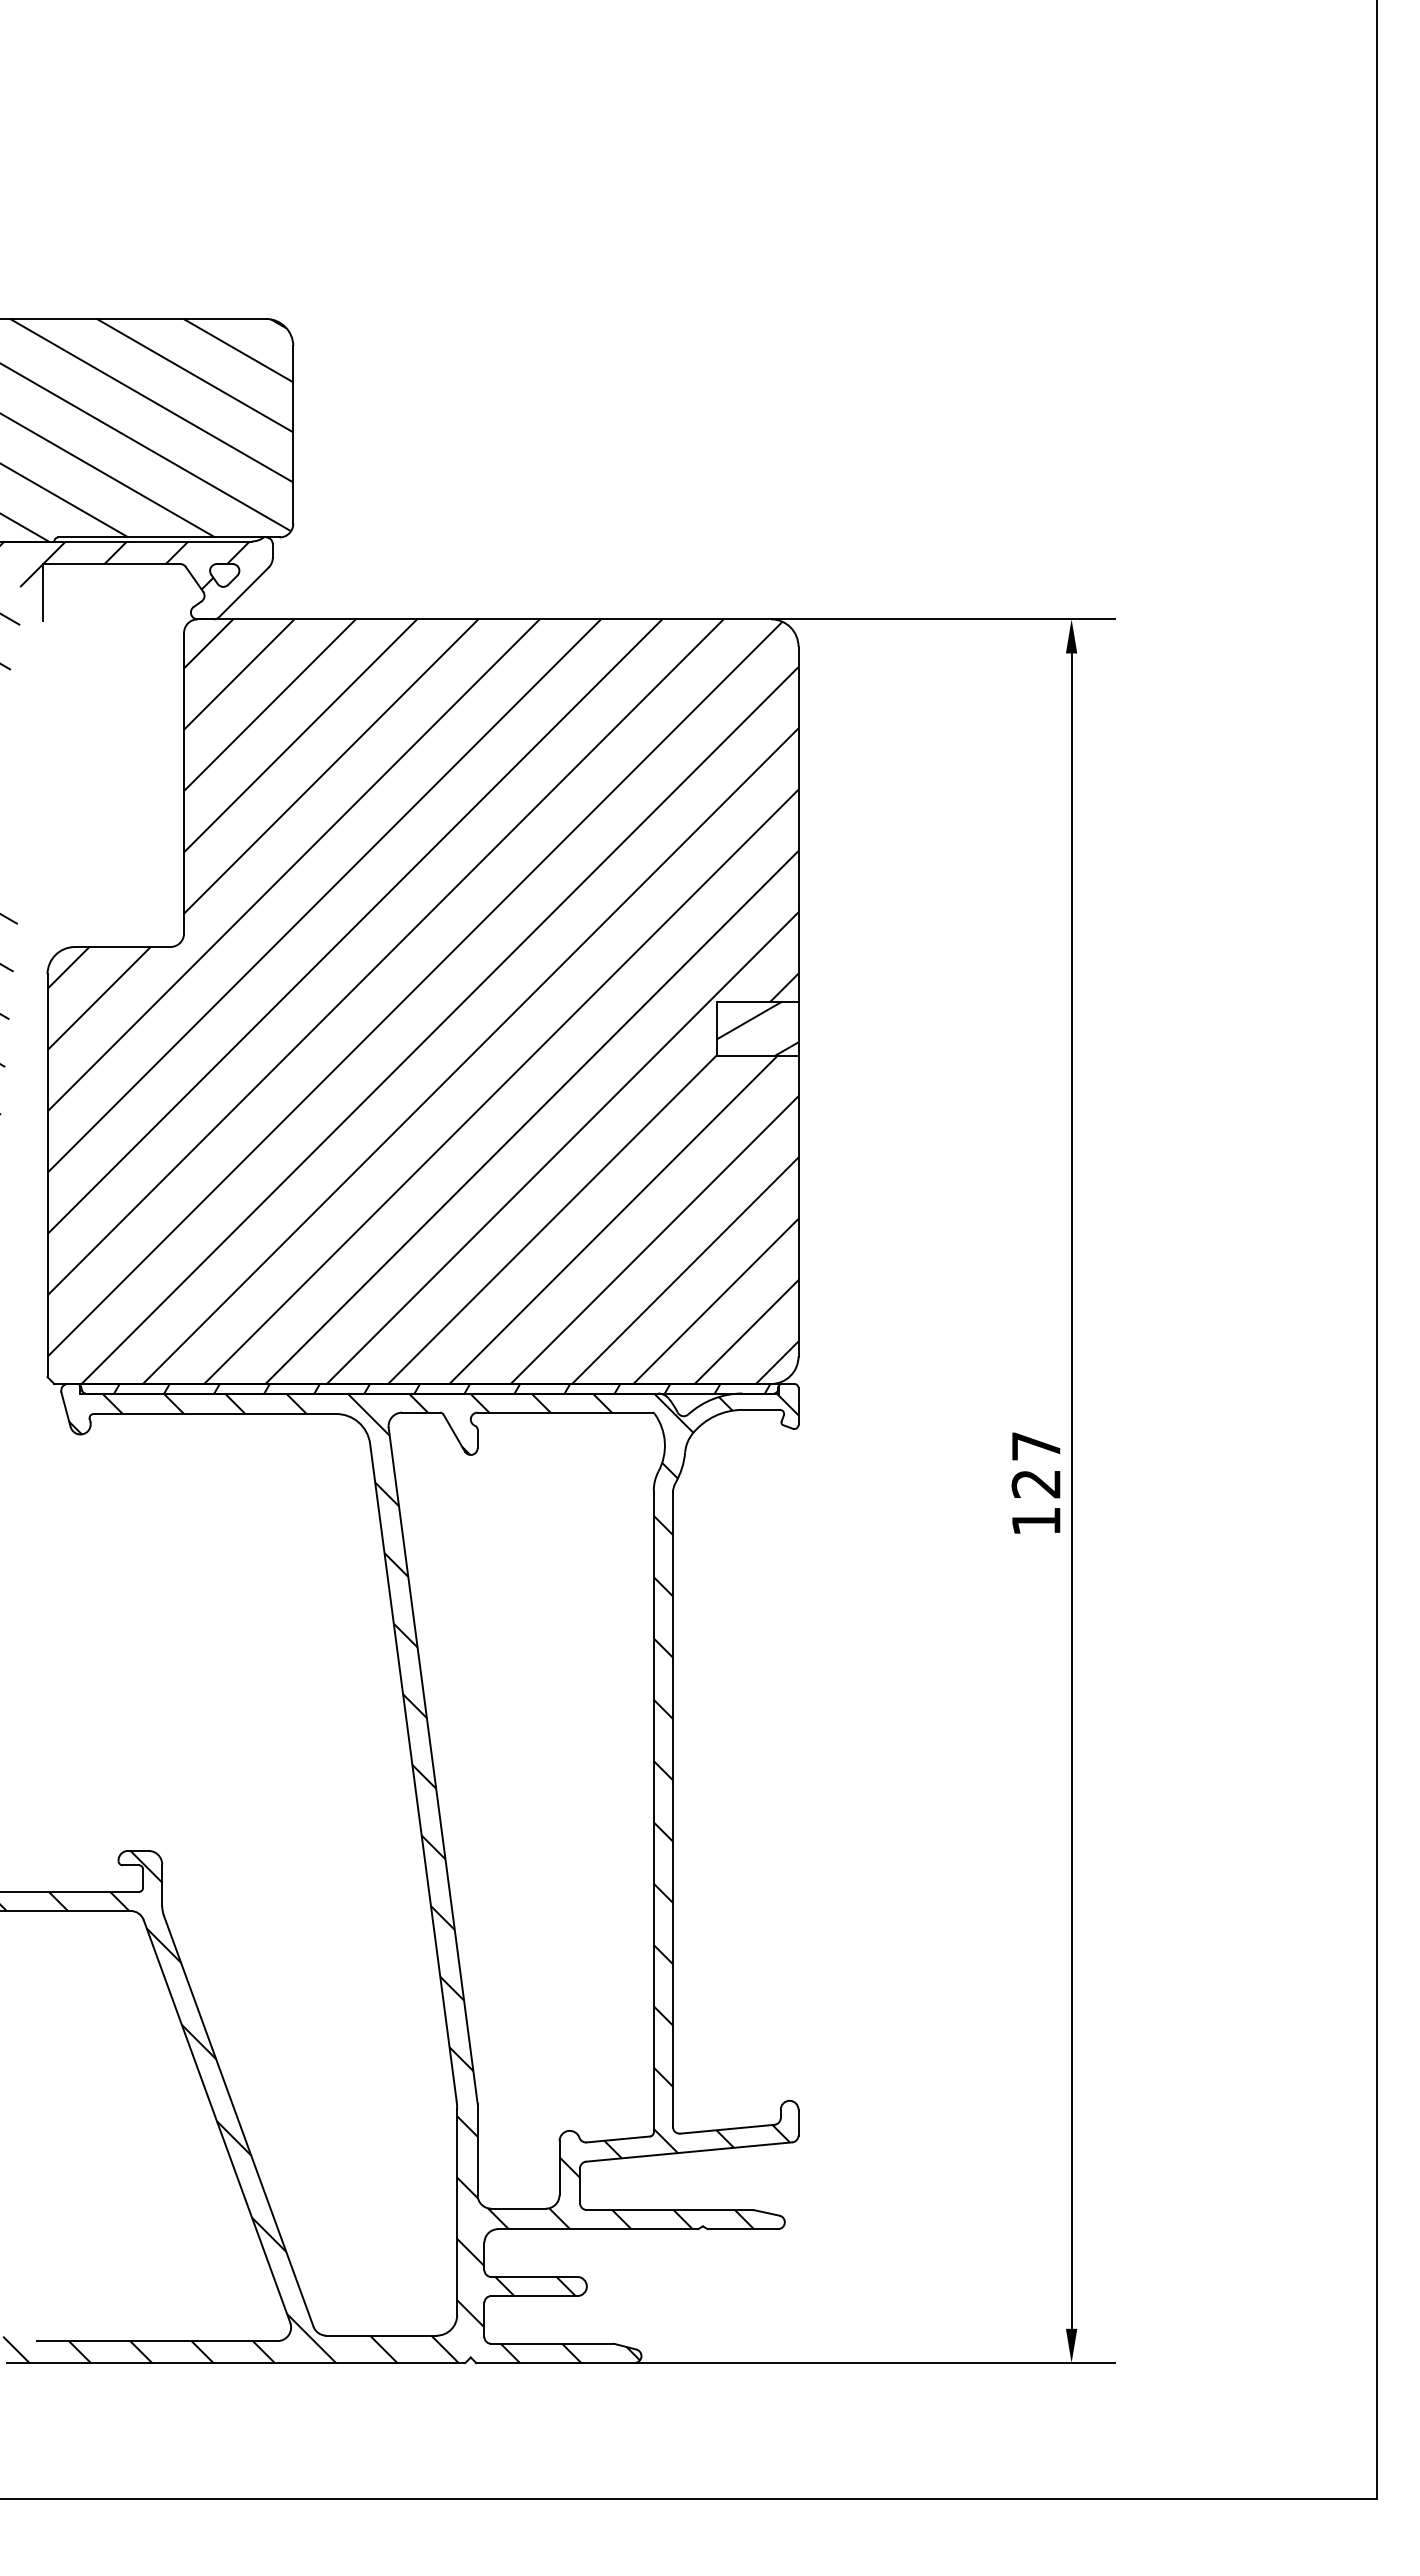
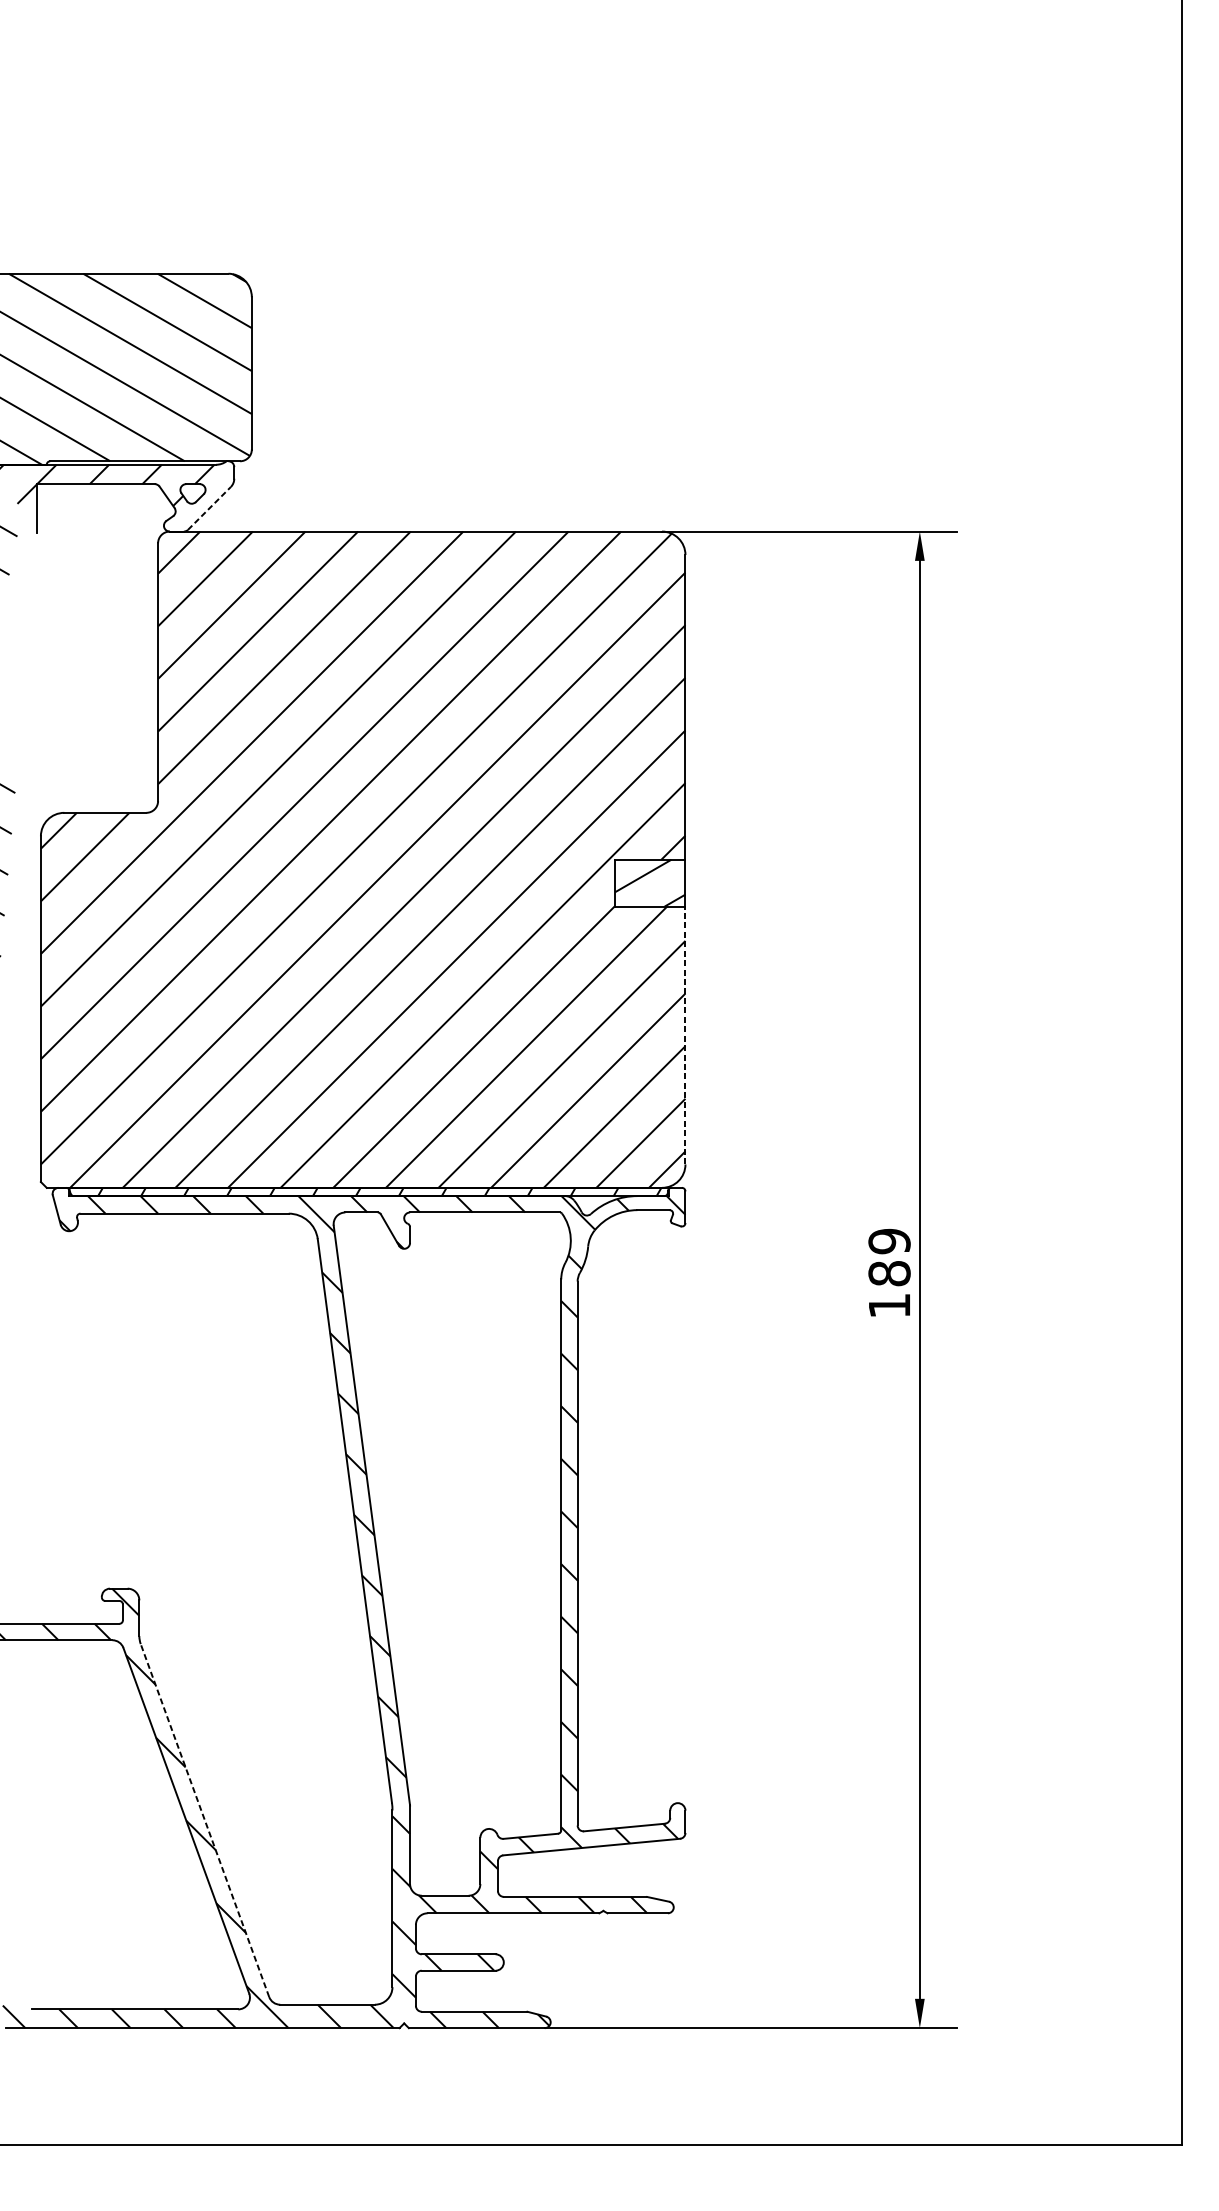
line: (244, 592) -> (209, 508), solid -> dashed
line: (798, 1205) -> (685, 1034), solid -> dashed
text: (1036, 1464) -> (889, 1256), 127 -> 189
line: (238, 2121) -> (204, 1820), solid -> dashed

